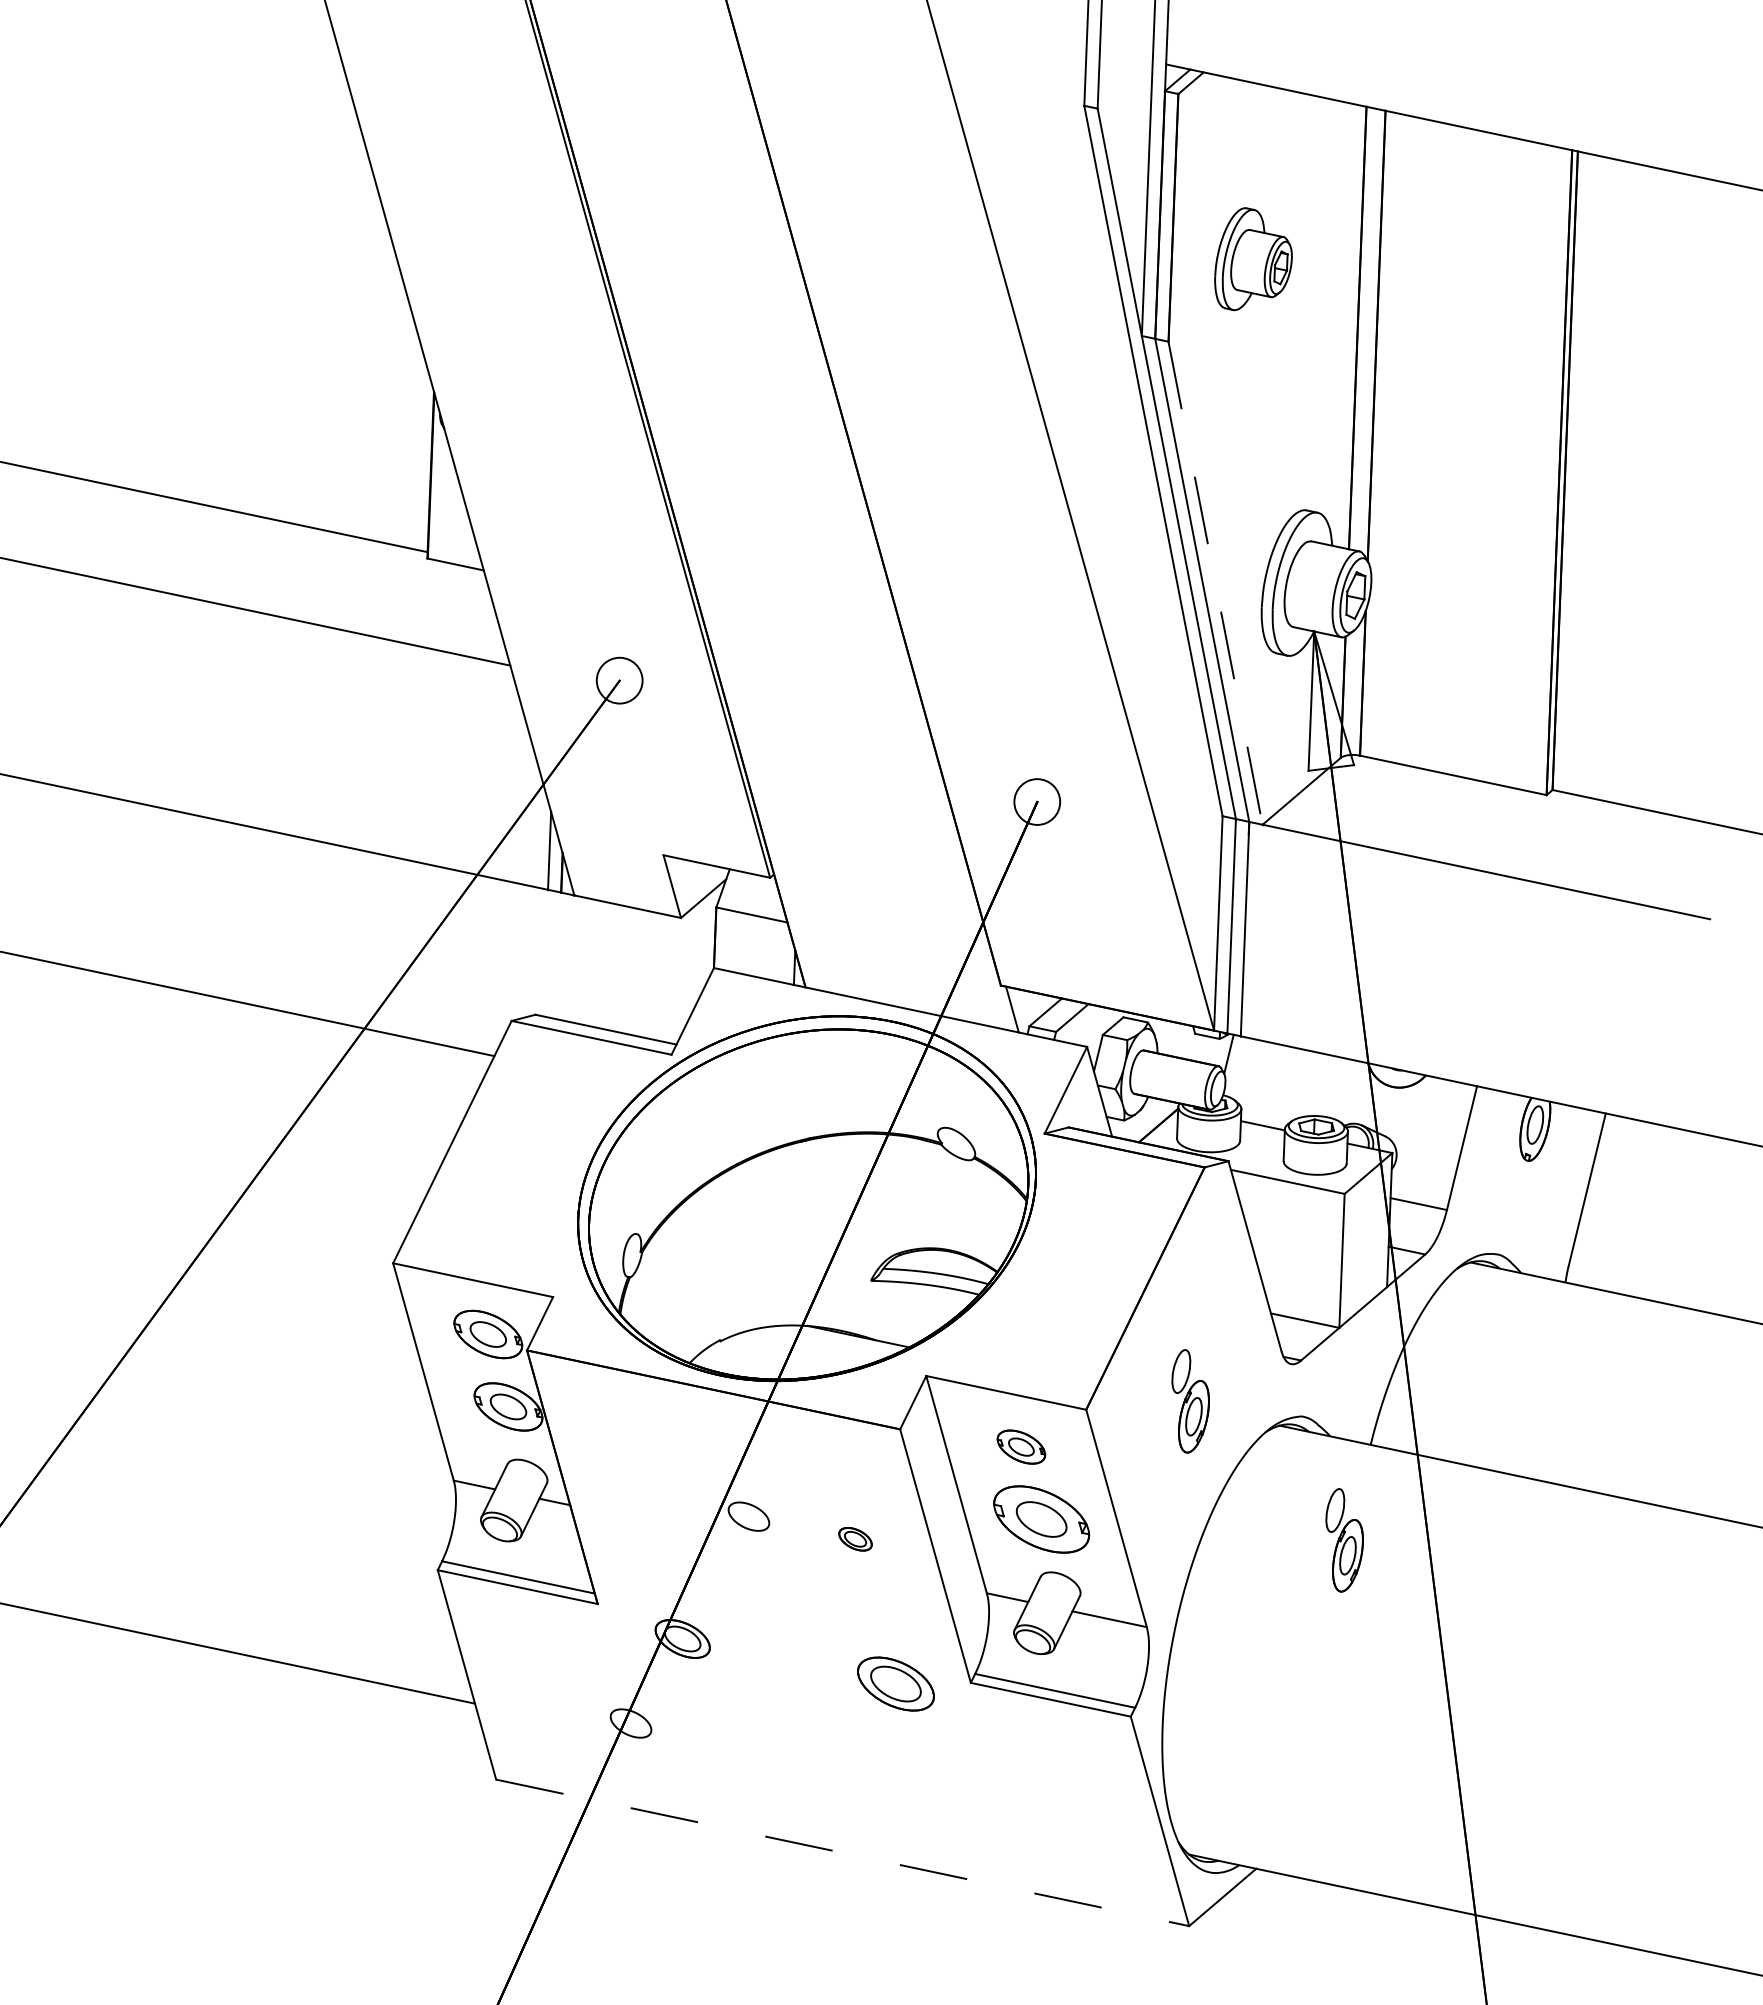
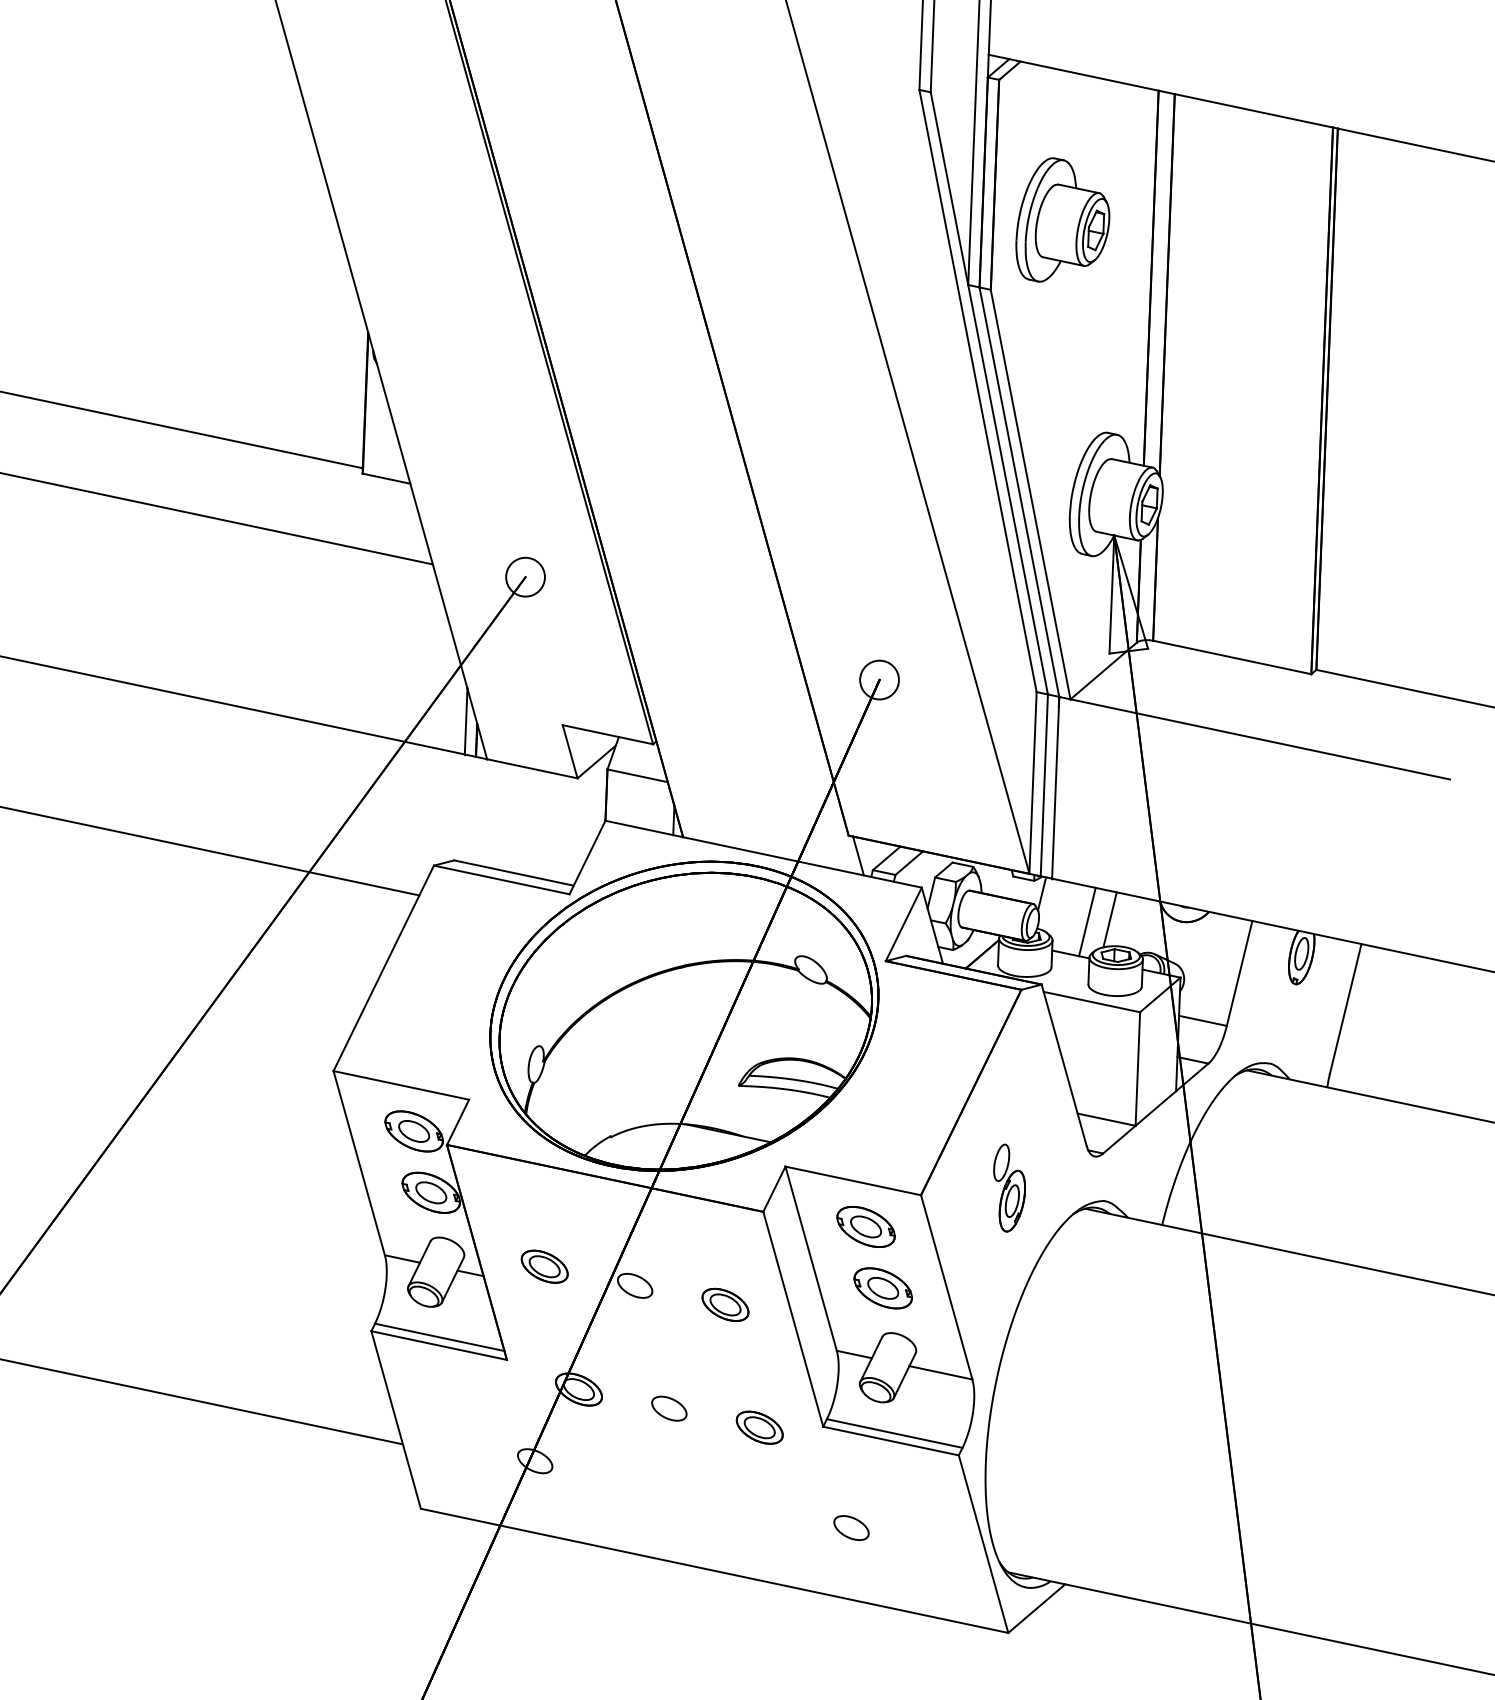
part: (1253, 258) -> (1062, 219), size x1.43
line: (1215, 583) -> (1030, 494), dashed -> solid
line: (1309, 1084) -> (1110, 919), added
line: (1282, 1087) -> (1087, 922), added
part: (1021, 1446) -> (866, 1226), size x1.43
part: (642, 1493) -> (544, 1266), added
part: (1041, 1519) -> (883, 1288), size x0.71
part: (855, 1539) -> (725, 1305), size x1.67
part: (1344, 1540) -> (1139, 1306), removed
part: (789, 1661) -> (669, 1408), added
part: (895, 1683) -> (759, 1427), size x0.71
part: (1004, 1802) -> (851, 1528), added
line: (843, 1852) -> (715, 1570), dashed -> solid

